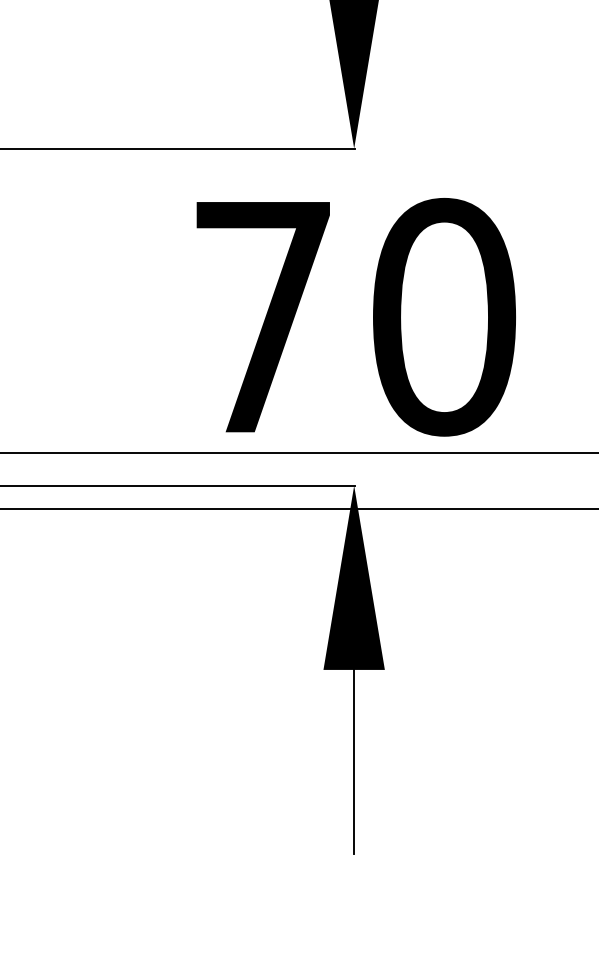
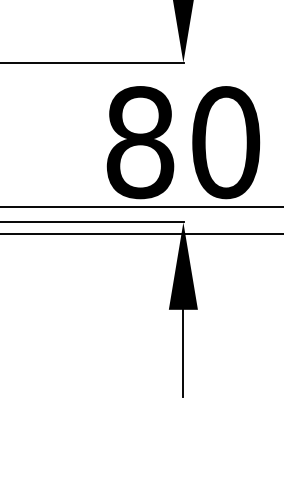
text: (263, 317) -> (140, 142), 70 -> 80

